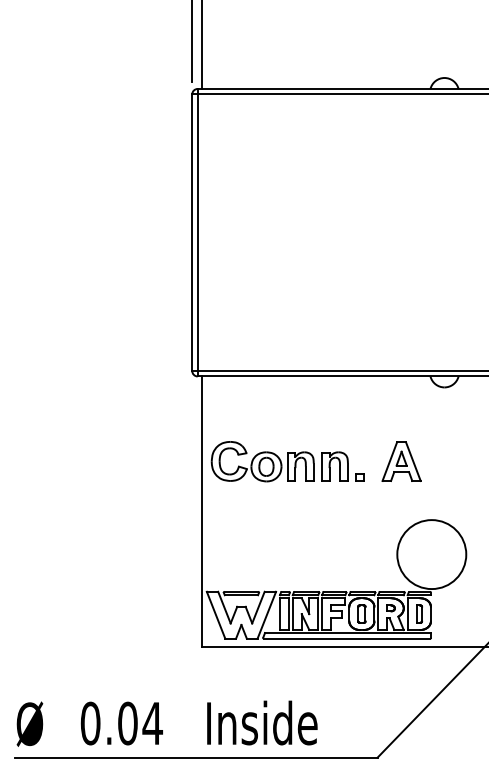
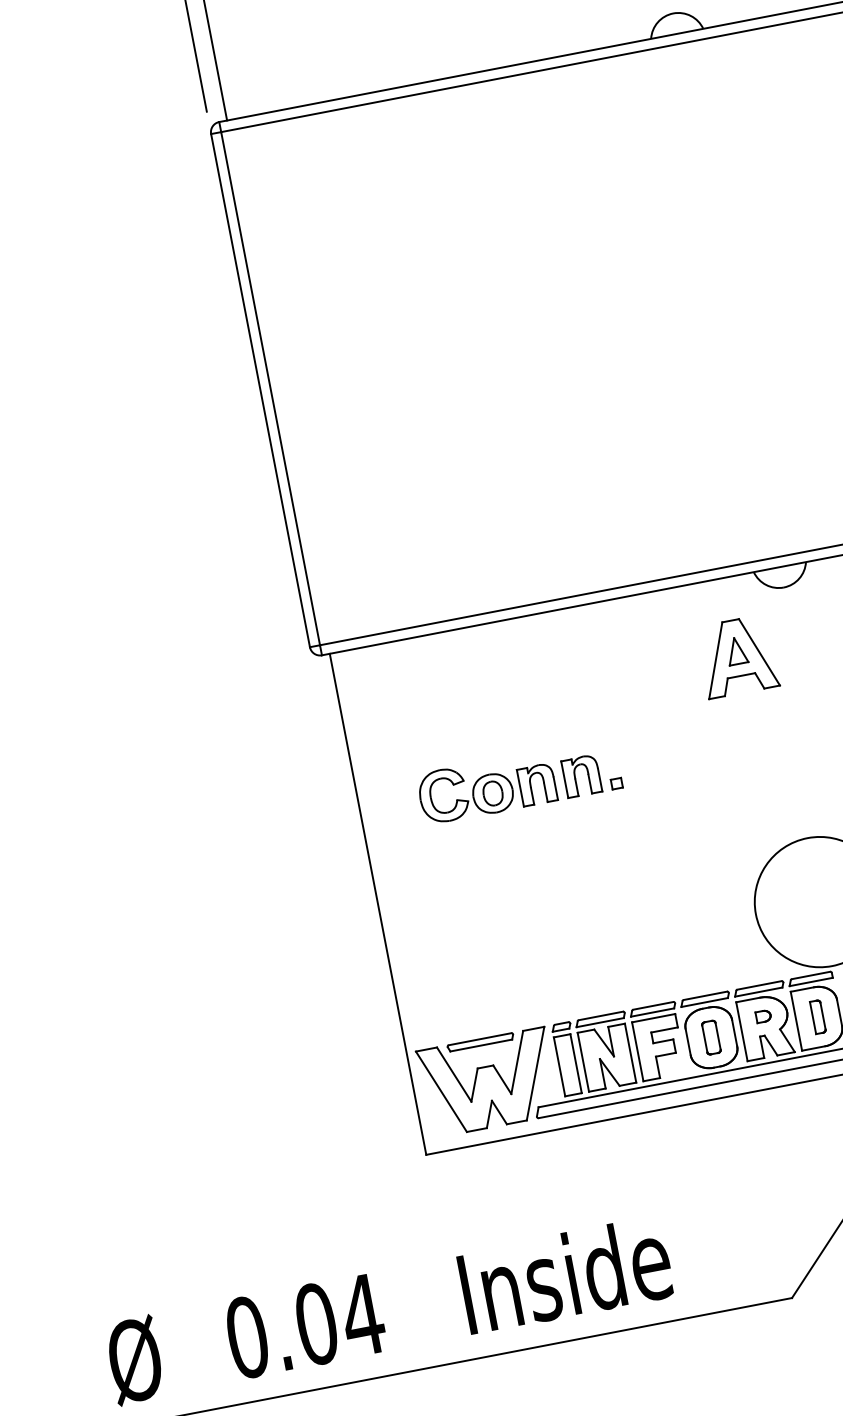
part: (287, 461) -> (518, 781), size x0.7
part: (401, 461) -> (737, 656), moved

